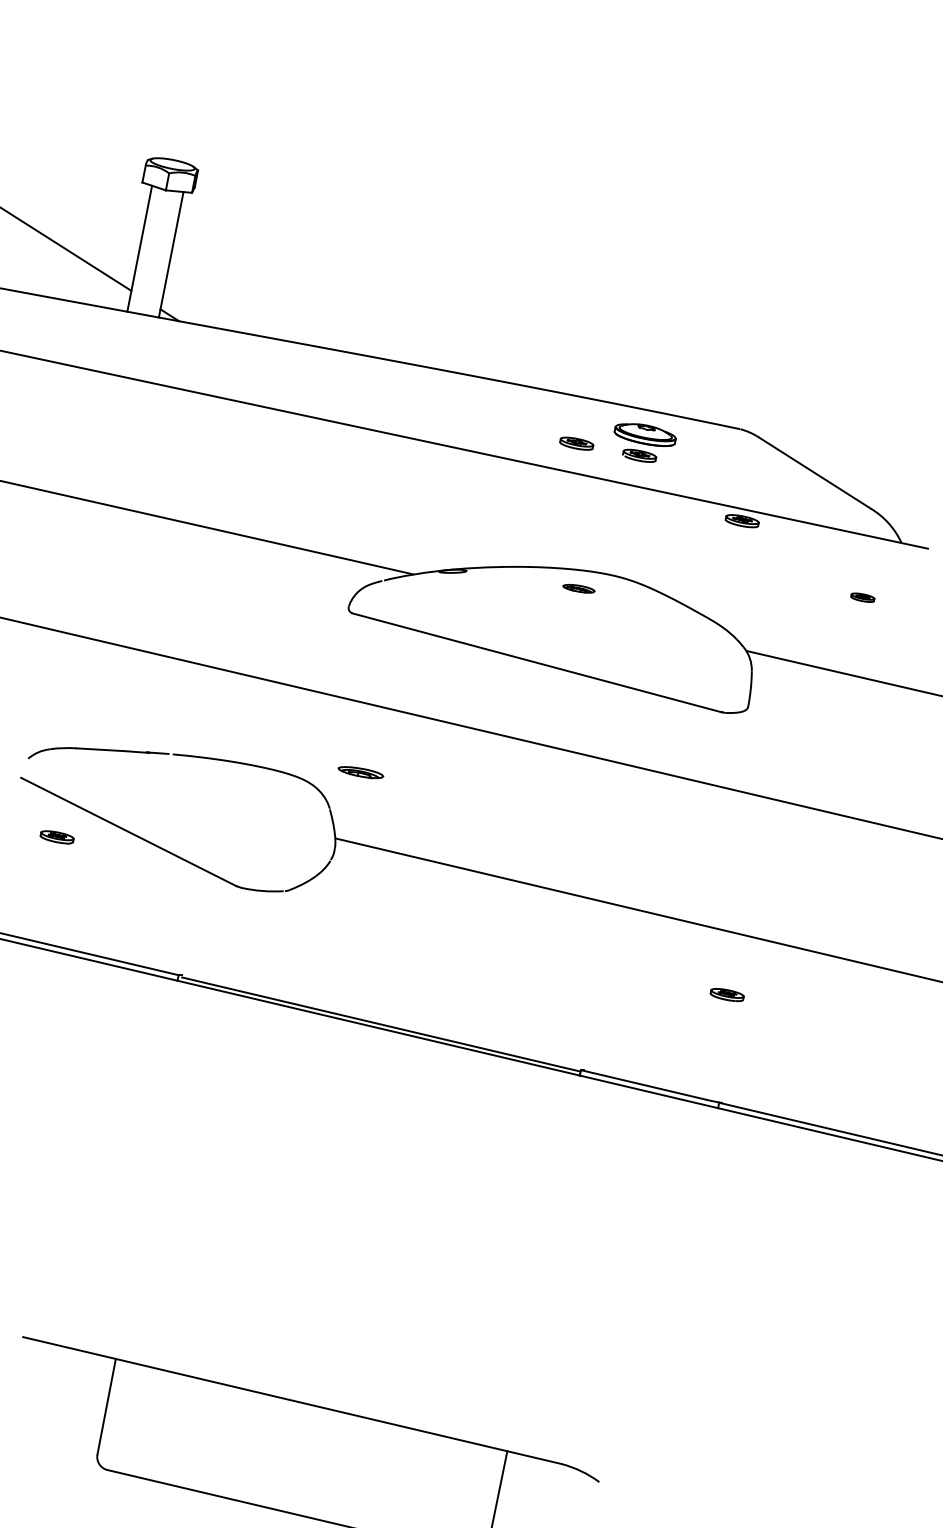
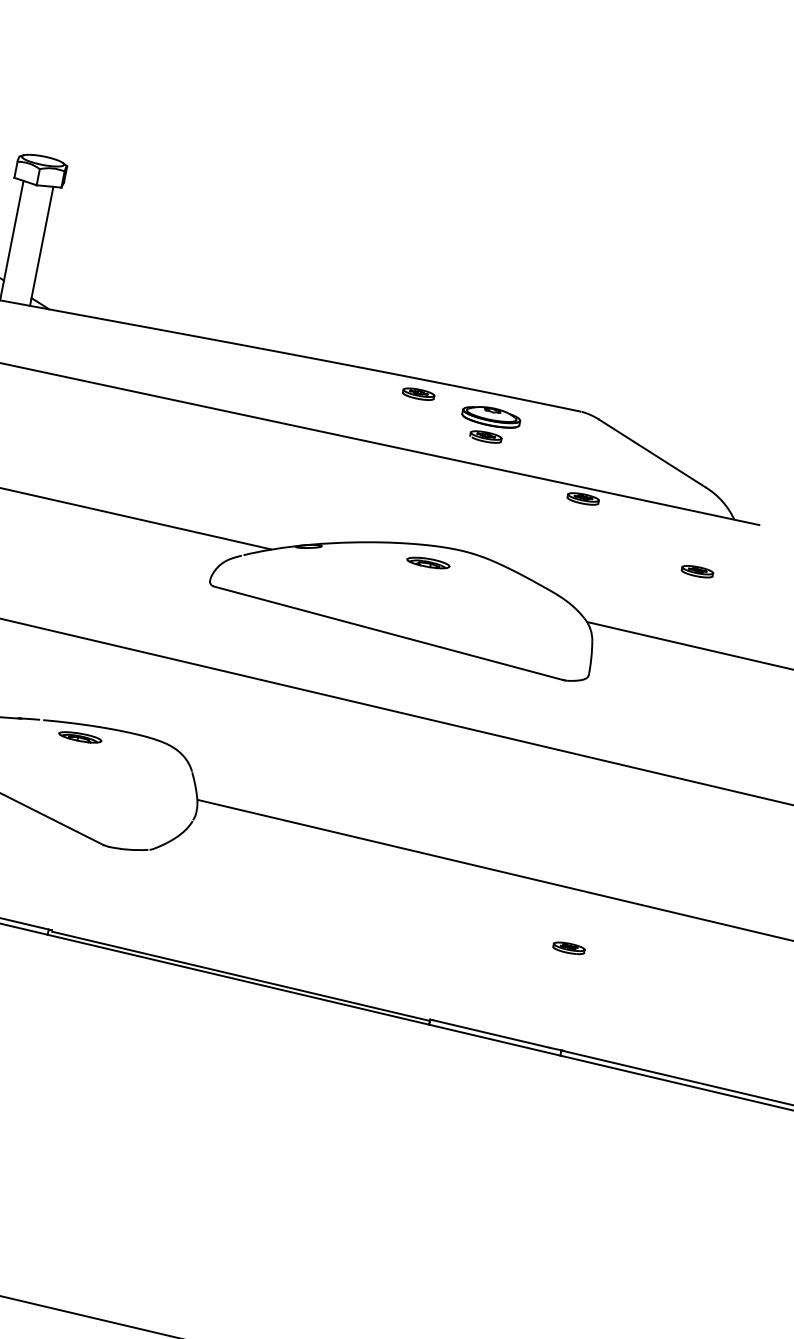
part: (576, 443) -> (418, 394), moved
part: (578, 588) -> (427, 562), size x1.43
part: (862, 597) -> (697, 571), size x1.43
part: (360, 772) -> (79, 737), moved

